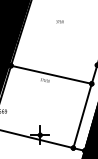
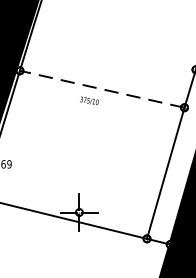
line: (50, 74) -> (100, 88), solid -> dashed

